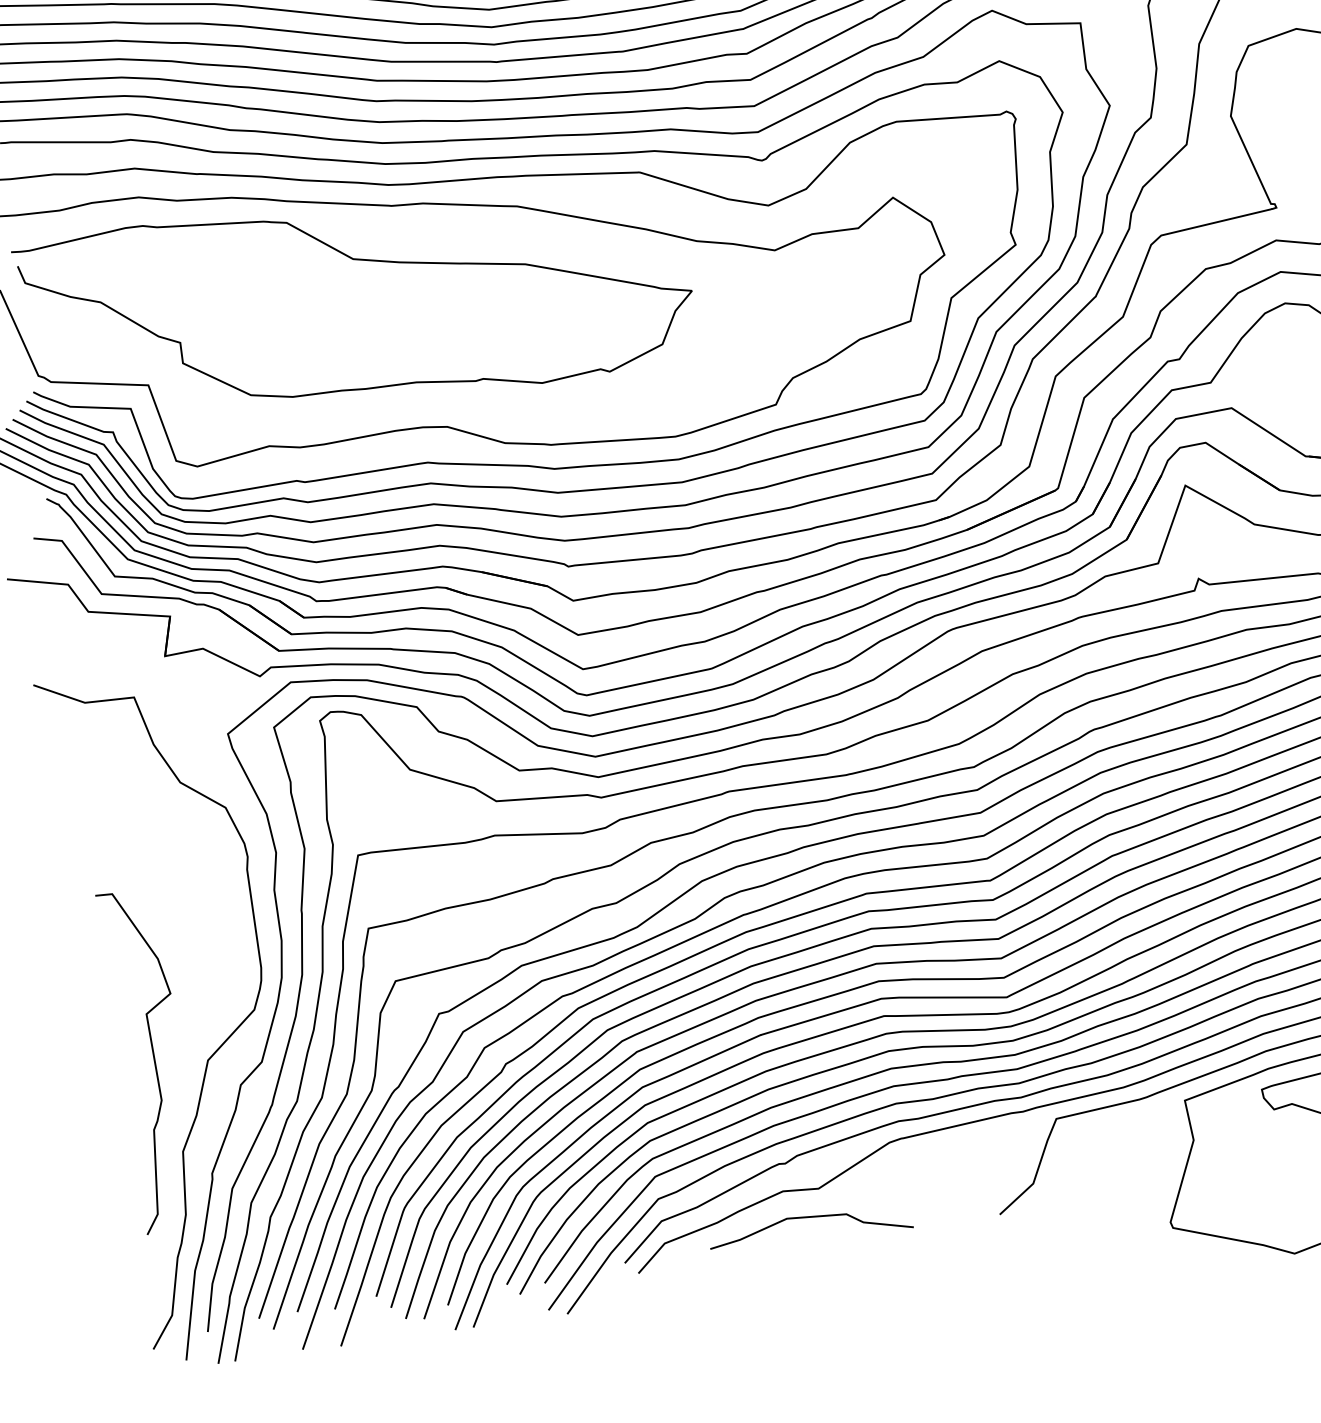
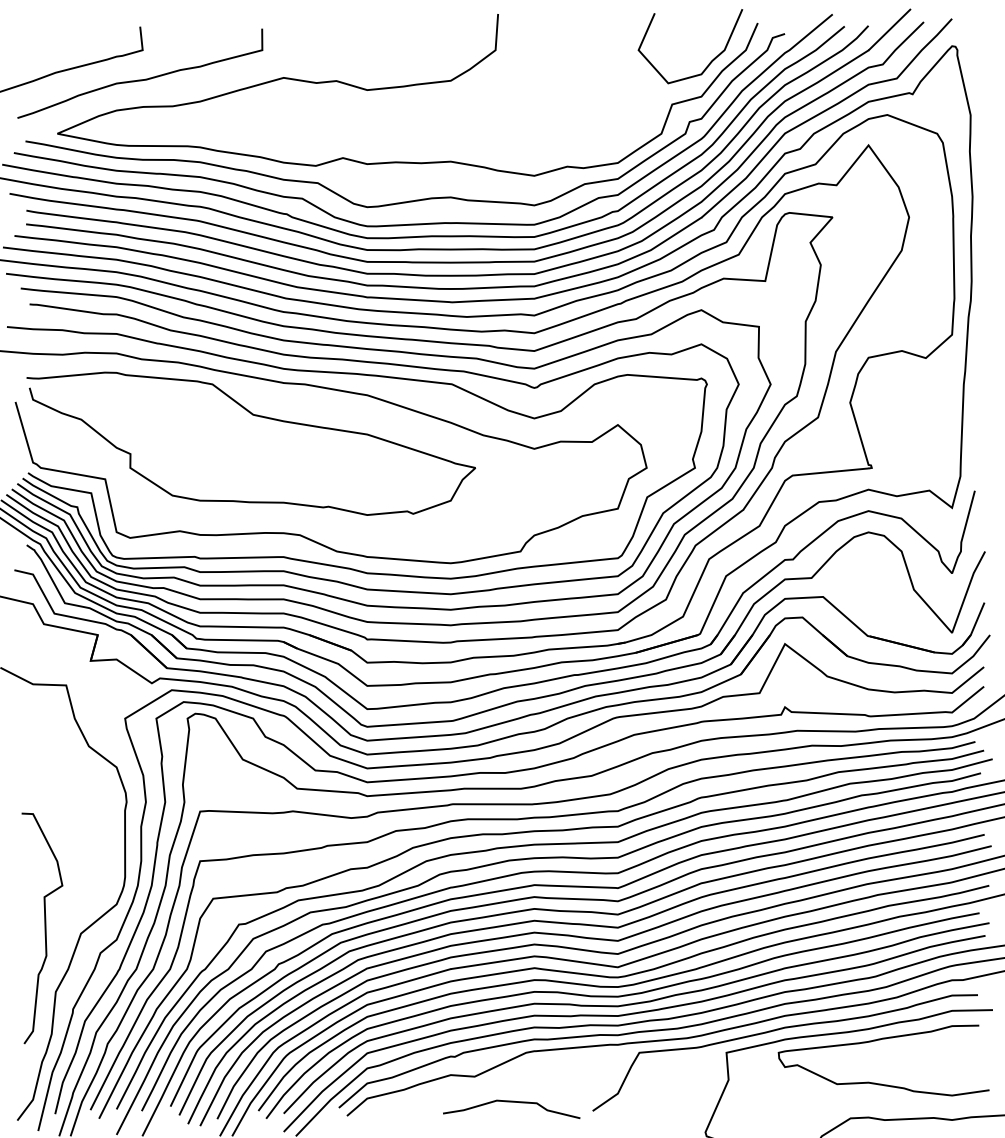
curve: (808, 1218) -> (511, 1102), moved

